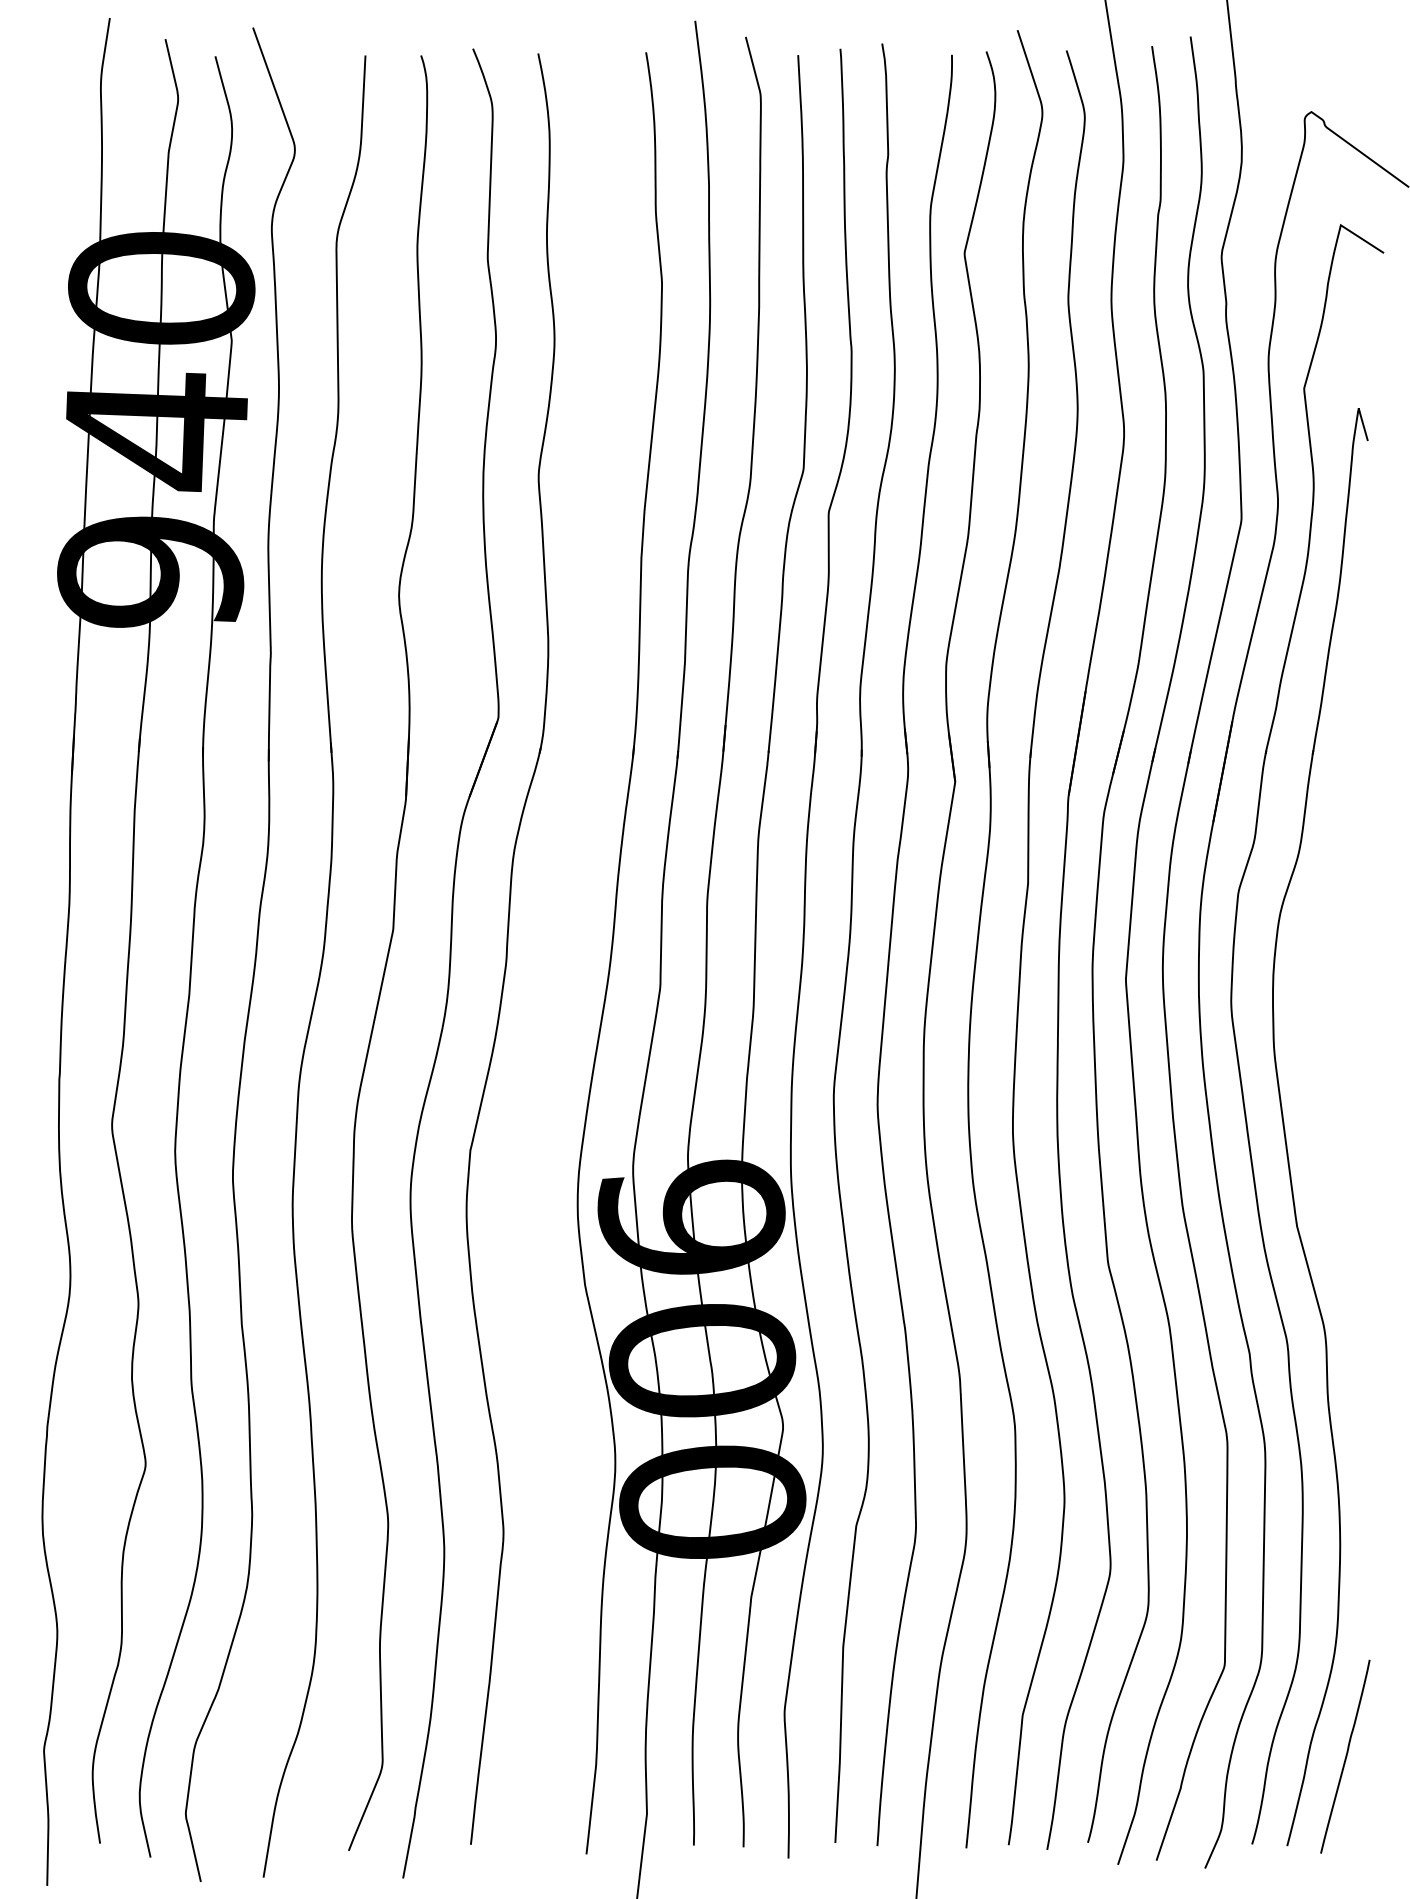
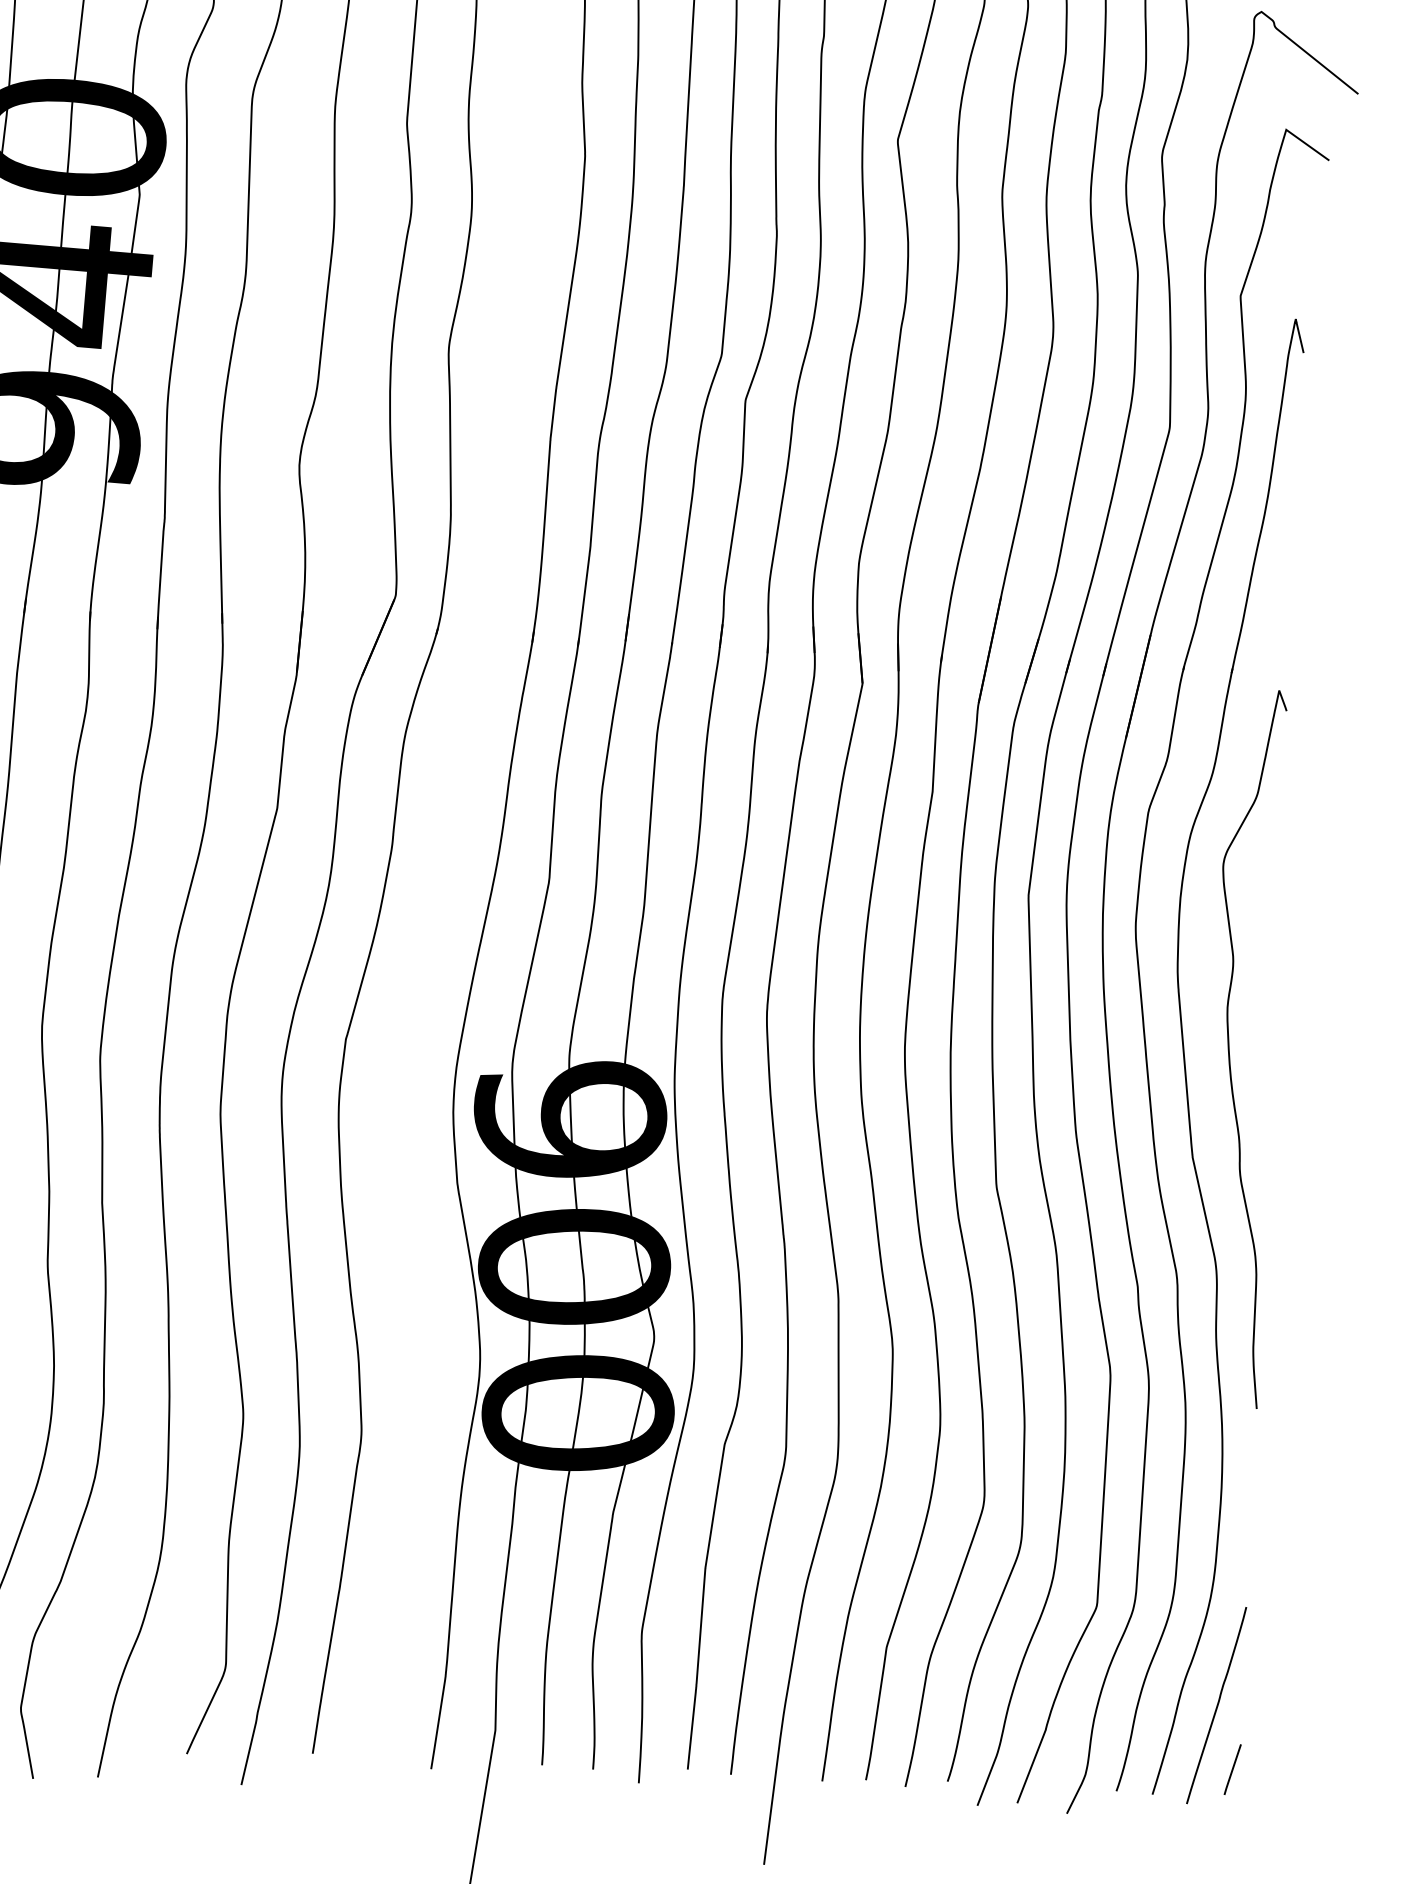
curve: (1328, 1120) -> (1230, 1050), added
line: (1363, 1818) -> (1232, 1769), added

